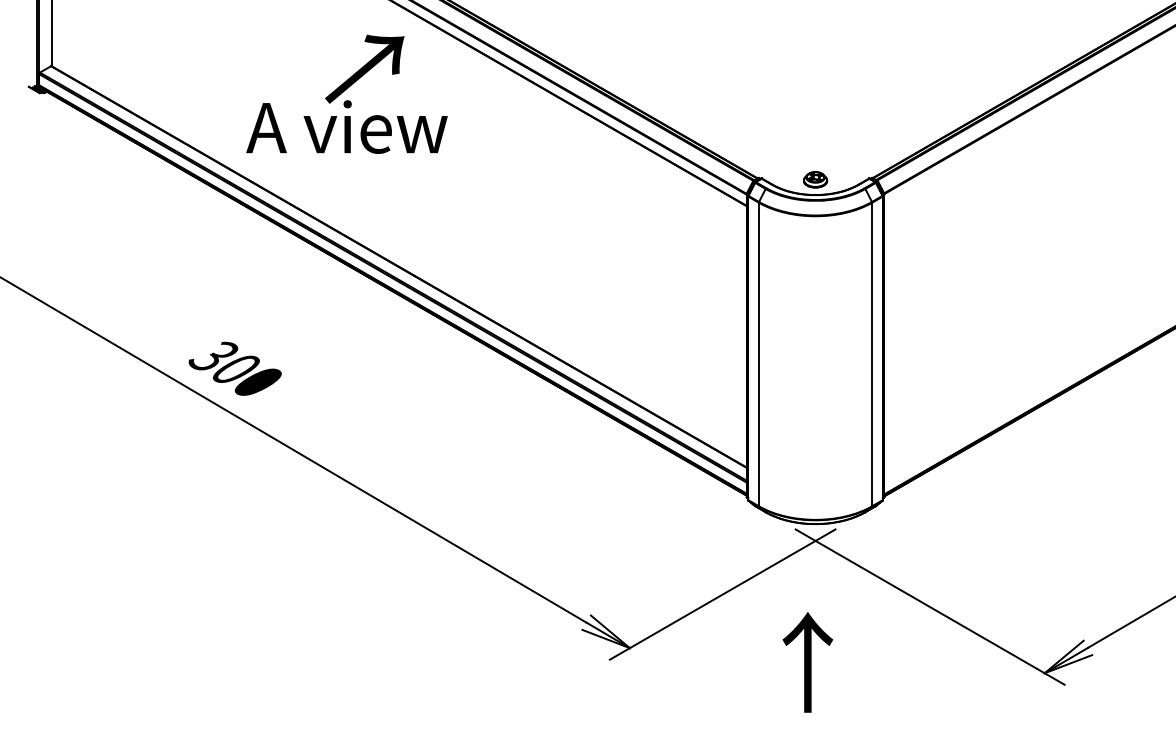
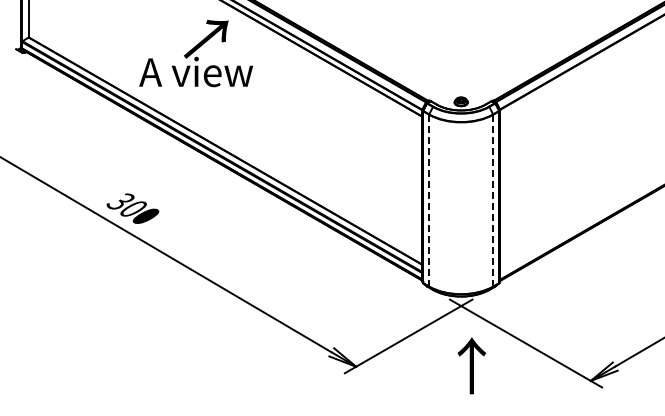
line: (759, 354) -> (429, 200), solid -> dashed
line: (872, 354) -> (493, 200), solid -> dashed
text: (807, 661) -> (471, 365), moved

